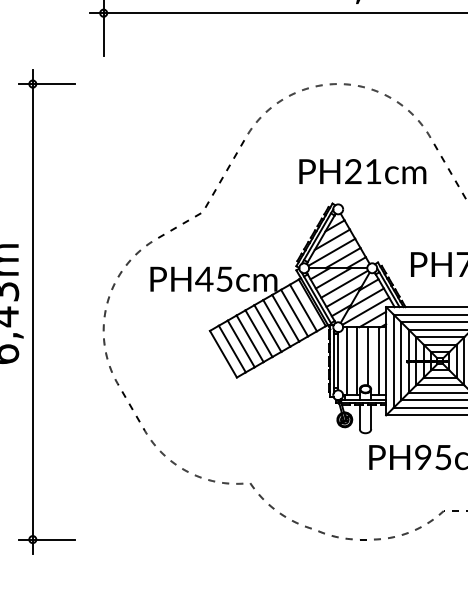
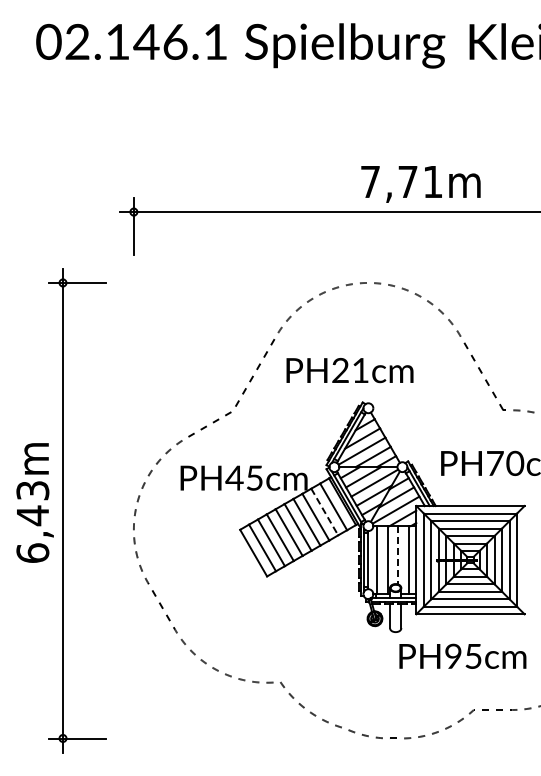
text: (362, 171) -> (349, 370), moved
line: (294, 313) -> (324, 512), solid -> dashed
line: (368, 356) -> (398, 555), solid -> dashed

